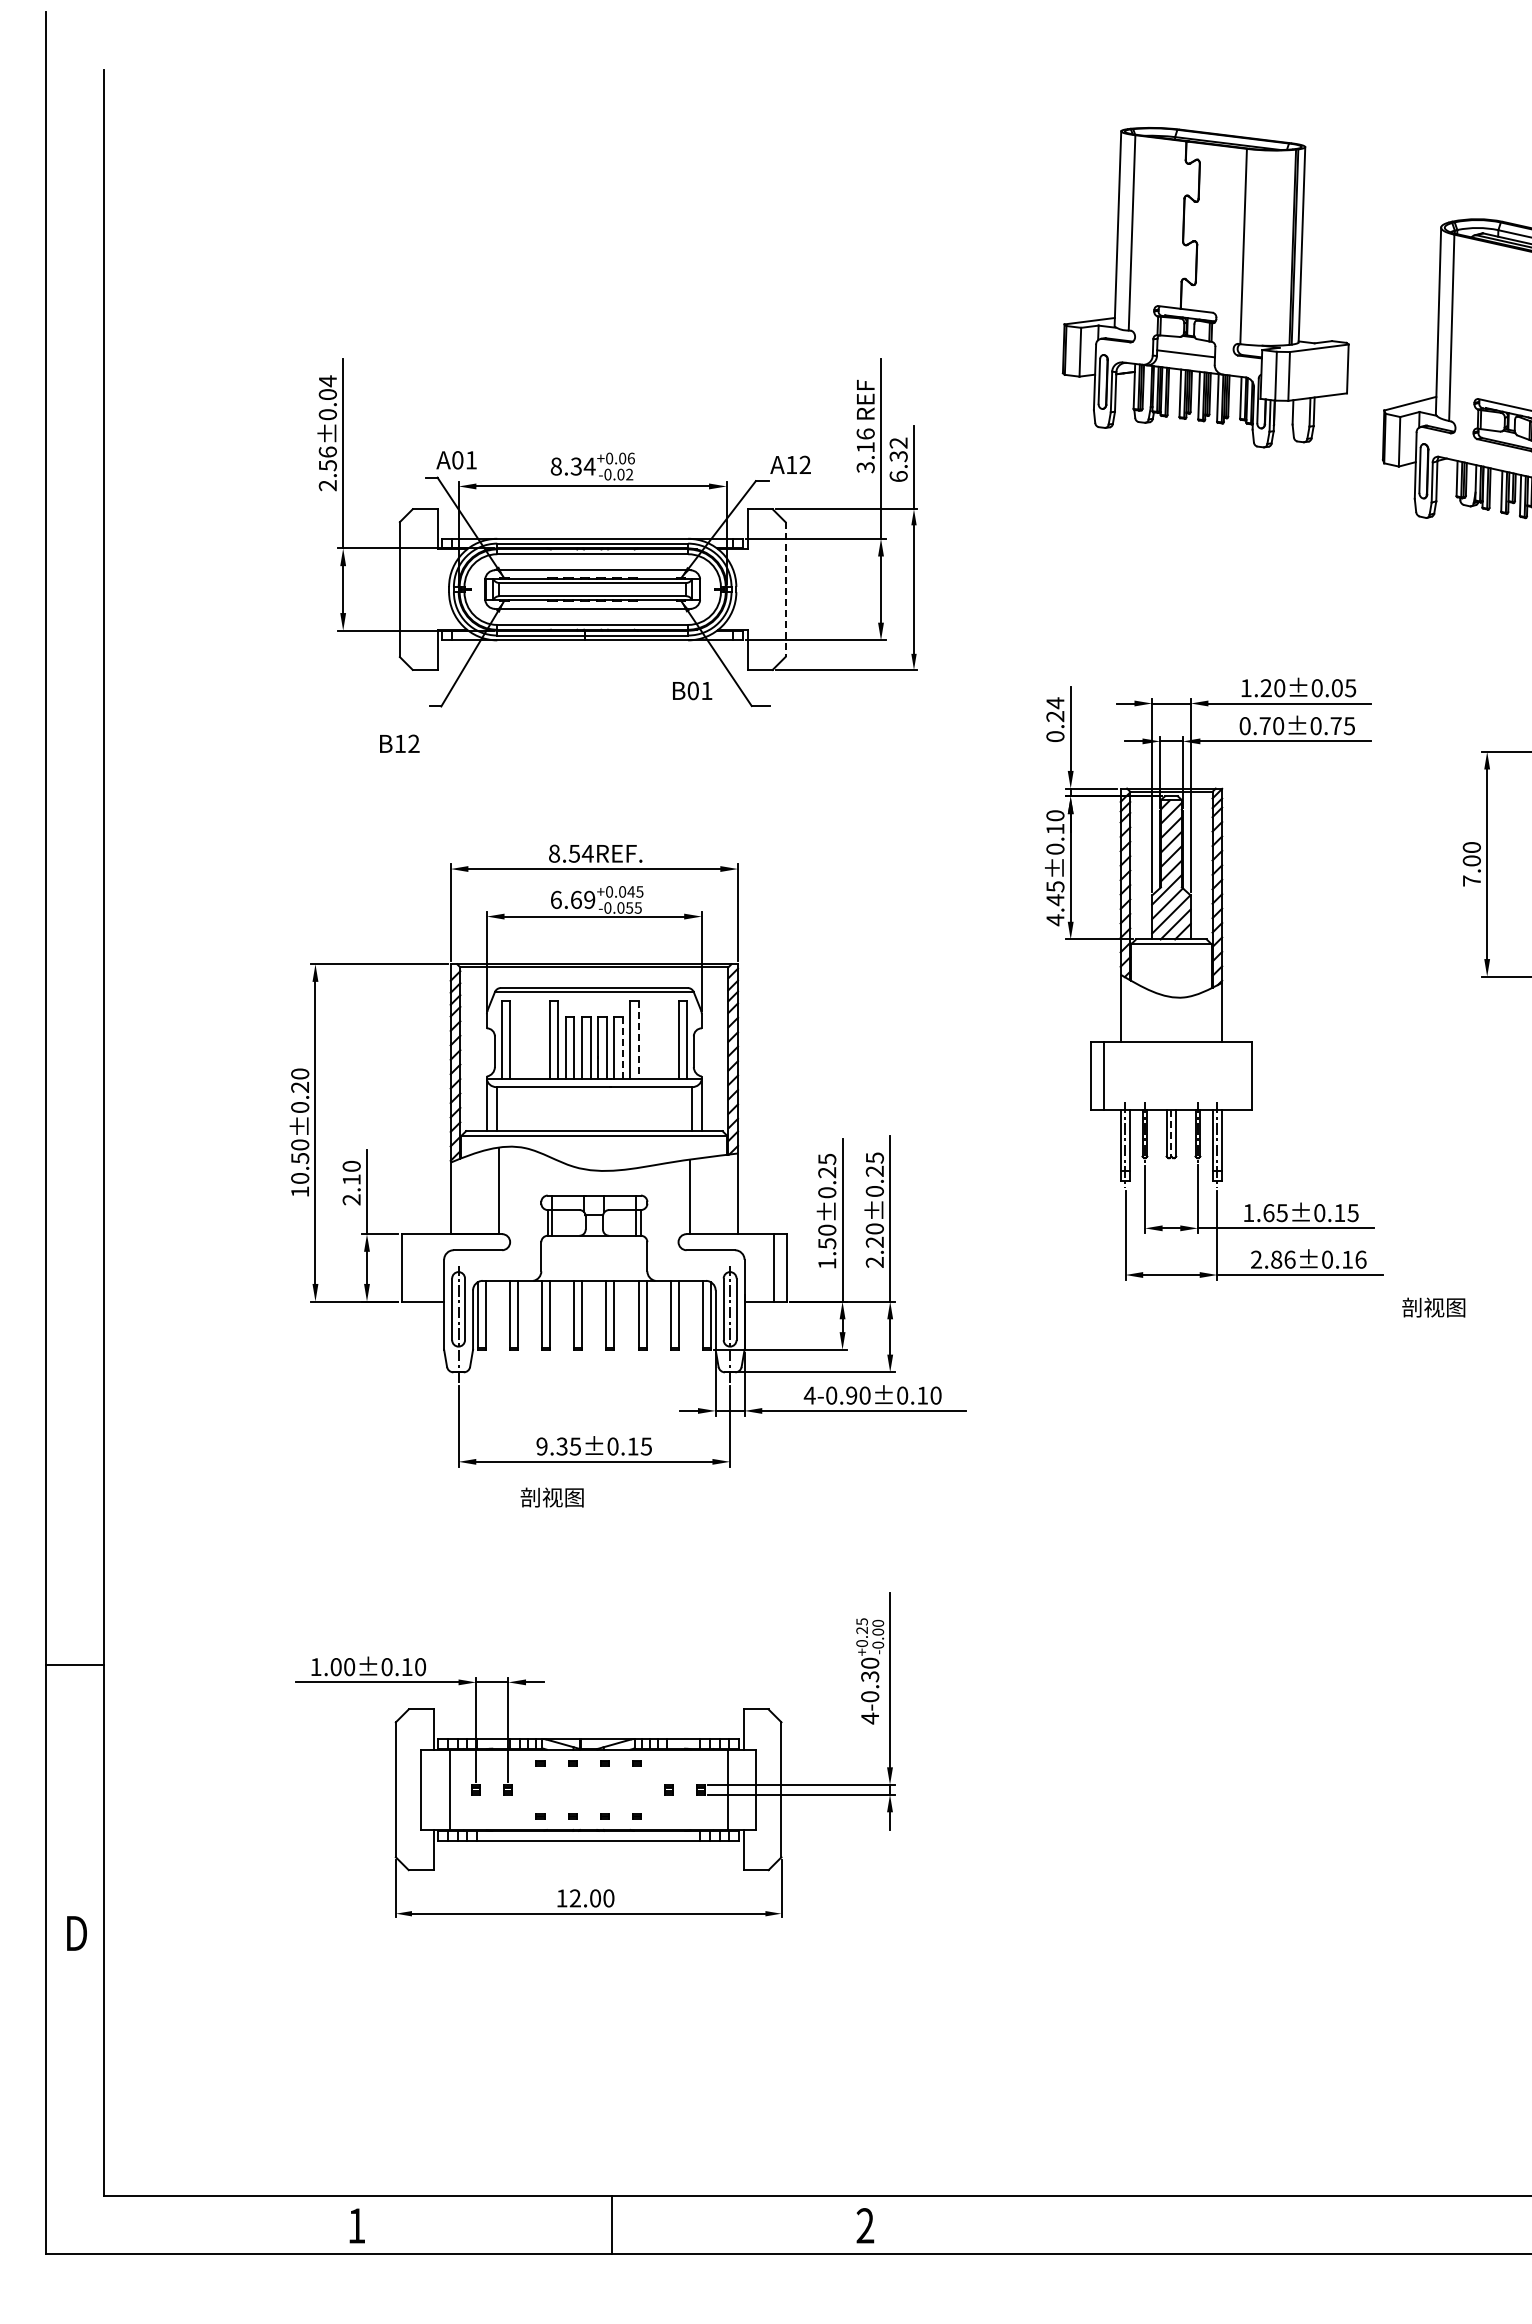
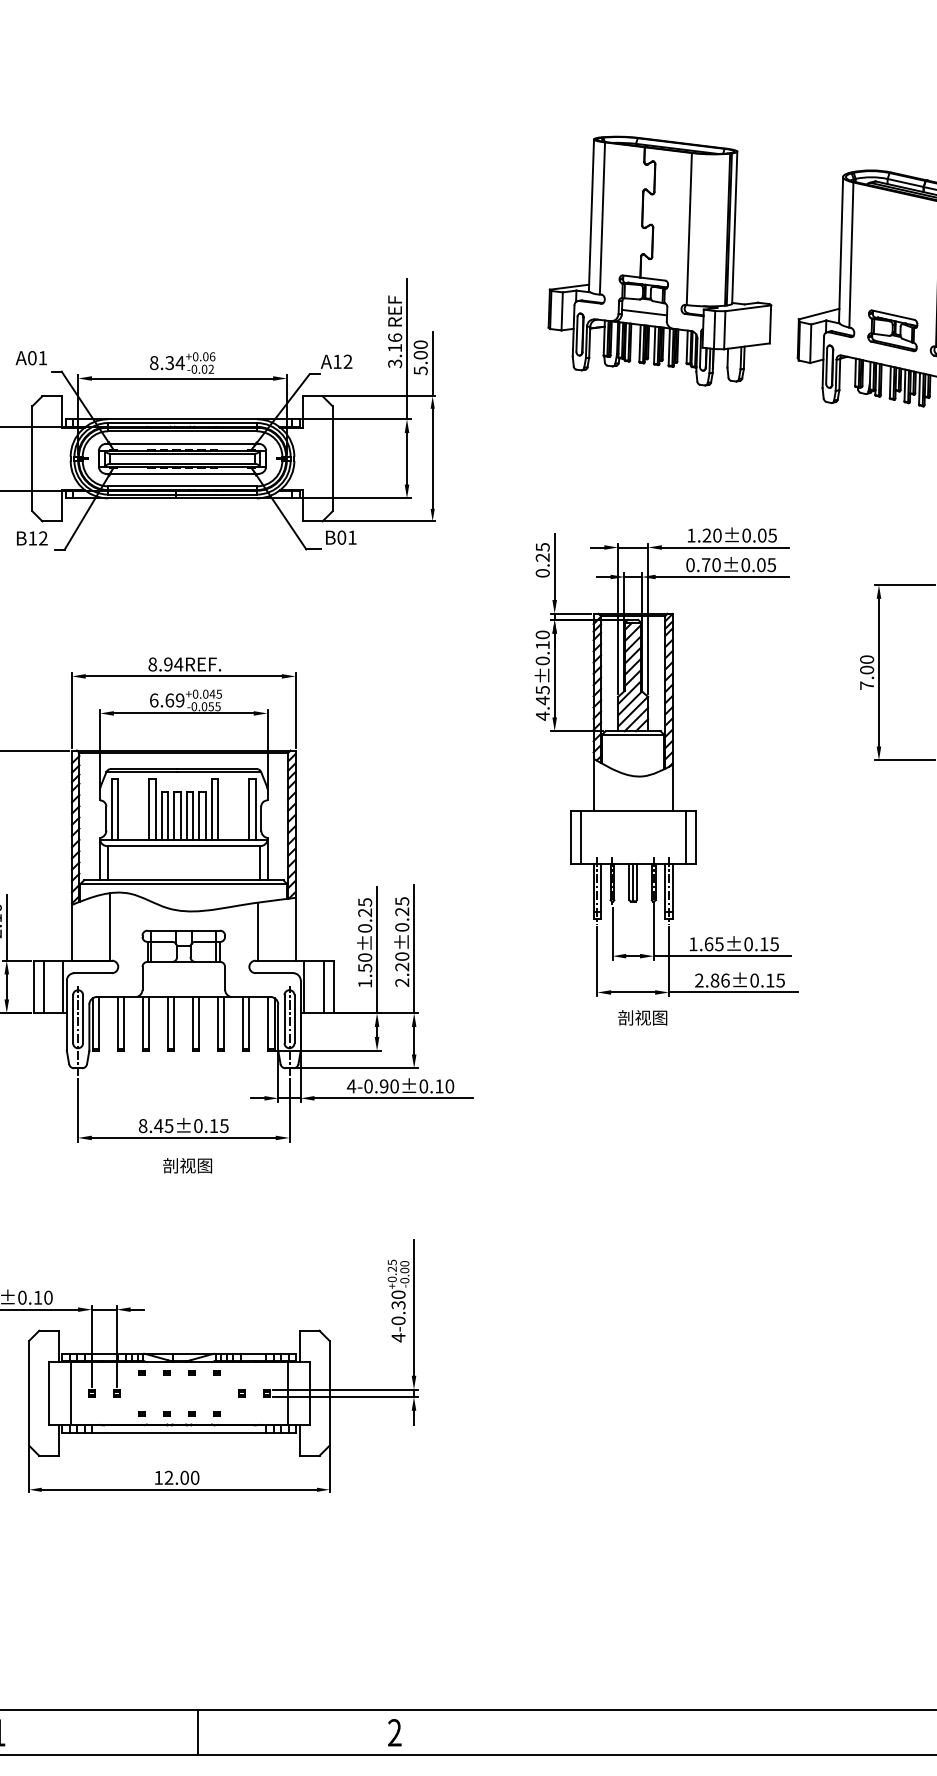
part: (1205, 287) -> (659, 260), moved
text: (898, 459) -> (420, 357), 6.32 -> 5.00
text: (456, 460) -> (31, 358), moved
line: (785, 590) -> (332, 459), dashed -> solid
text: (692, 690) -> (341, 537), moved
text: (1055, 703) -> (542, 547), 0.24 -> 0.25
text: (1335, 726) -> (760, 565), 0.70±0.75 -> 0.70±0.05
text: (399, 743) -> (32, 538), moved
text: (573, 853) -> (167, 664), 8.54REF. -> 8.94REF.
line: (638, 1040) -> (218, 809), dashed -> solid
line: (622, 1048) -> (205, 816), dashed -> solid
line: (1238, 1075) -> (685, 837), added
line: (1171, 1133) -> (633, 882), dashed -> solid
text: (1360, 1259) -> (780, 980), 2.86±0.16 -> 2.86±0.15
line: (414, 1267) -> (43, 986), added
line: (439, 1267) -> (63, 986), added
line: (749, 1267) -> (304, 986), added
text: (1433, 1307) -> (642, 1017), moved
text: (552, 1446) -> (151, 1126), 9.35±0.15 -> 8.45±0.15
text: (551, 1497) -> (187, 1165), moved

